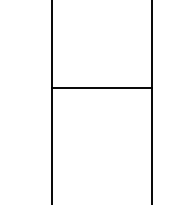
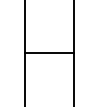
line: (101, 87) -> (49, 52), moved

